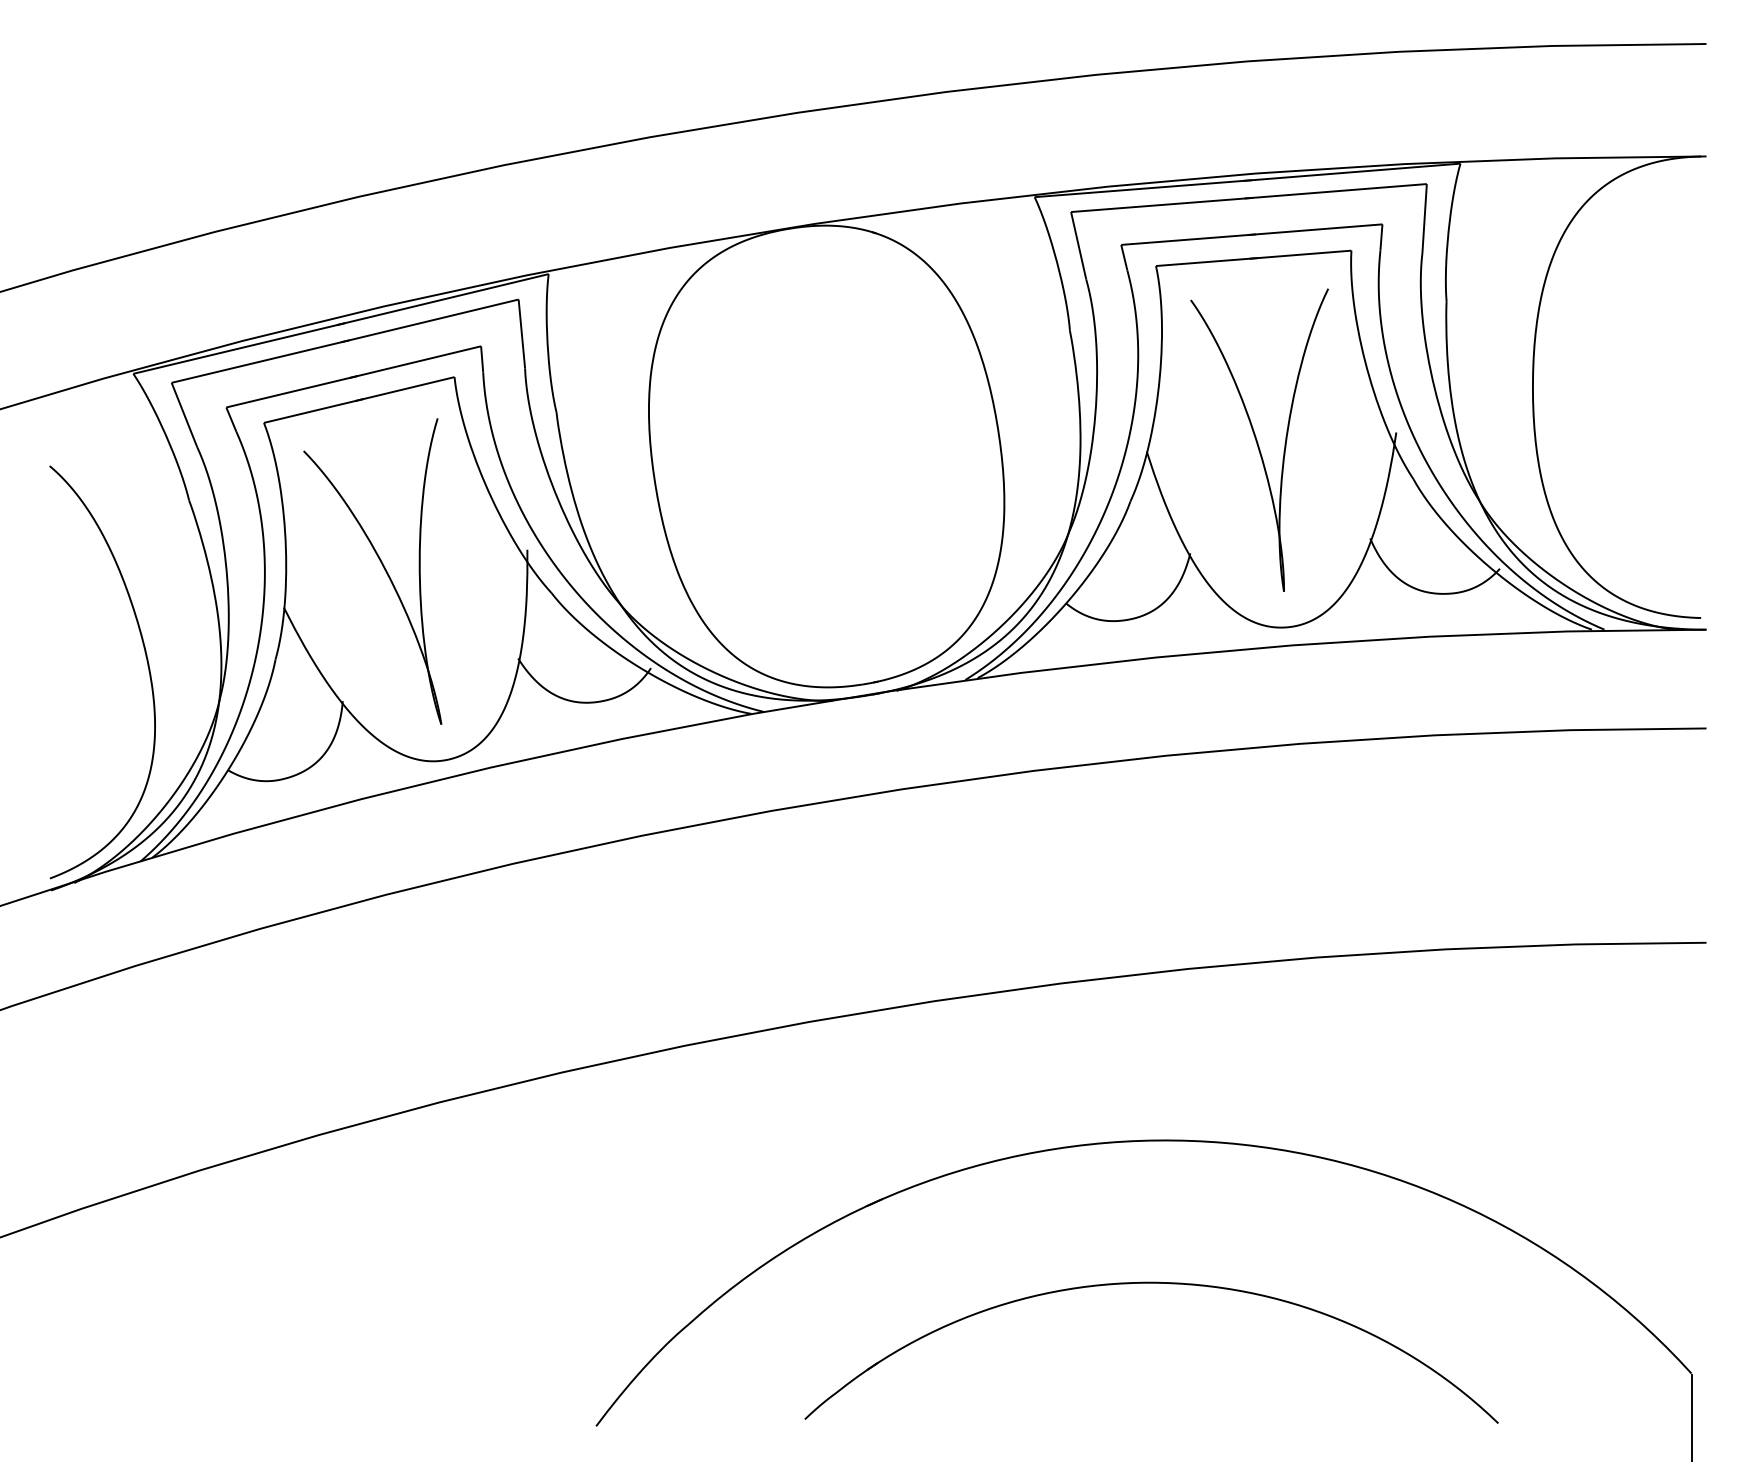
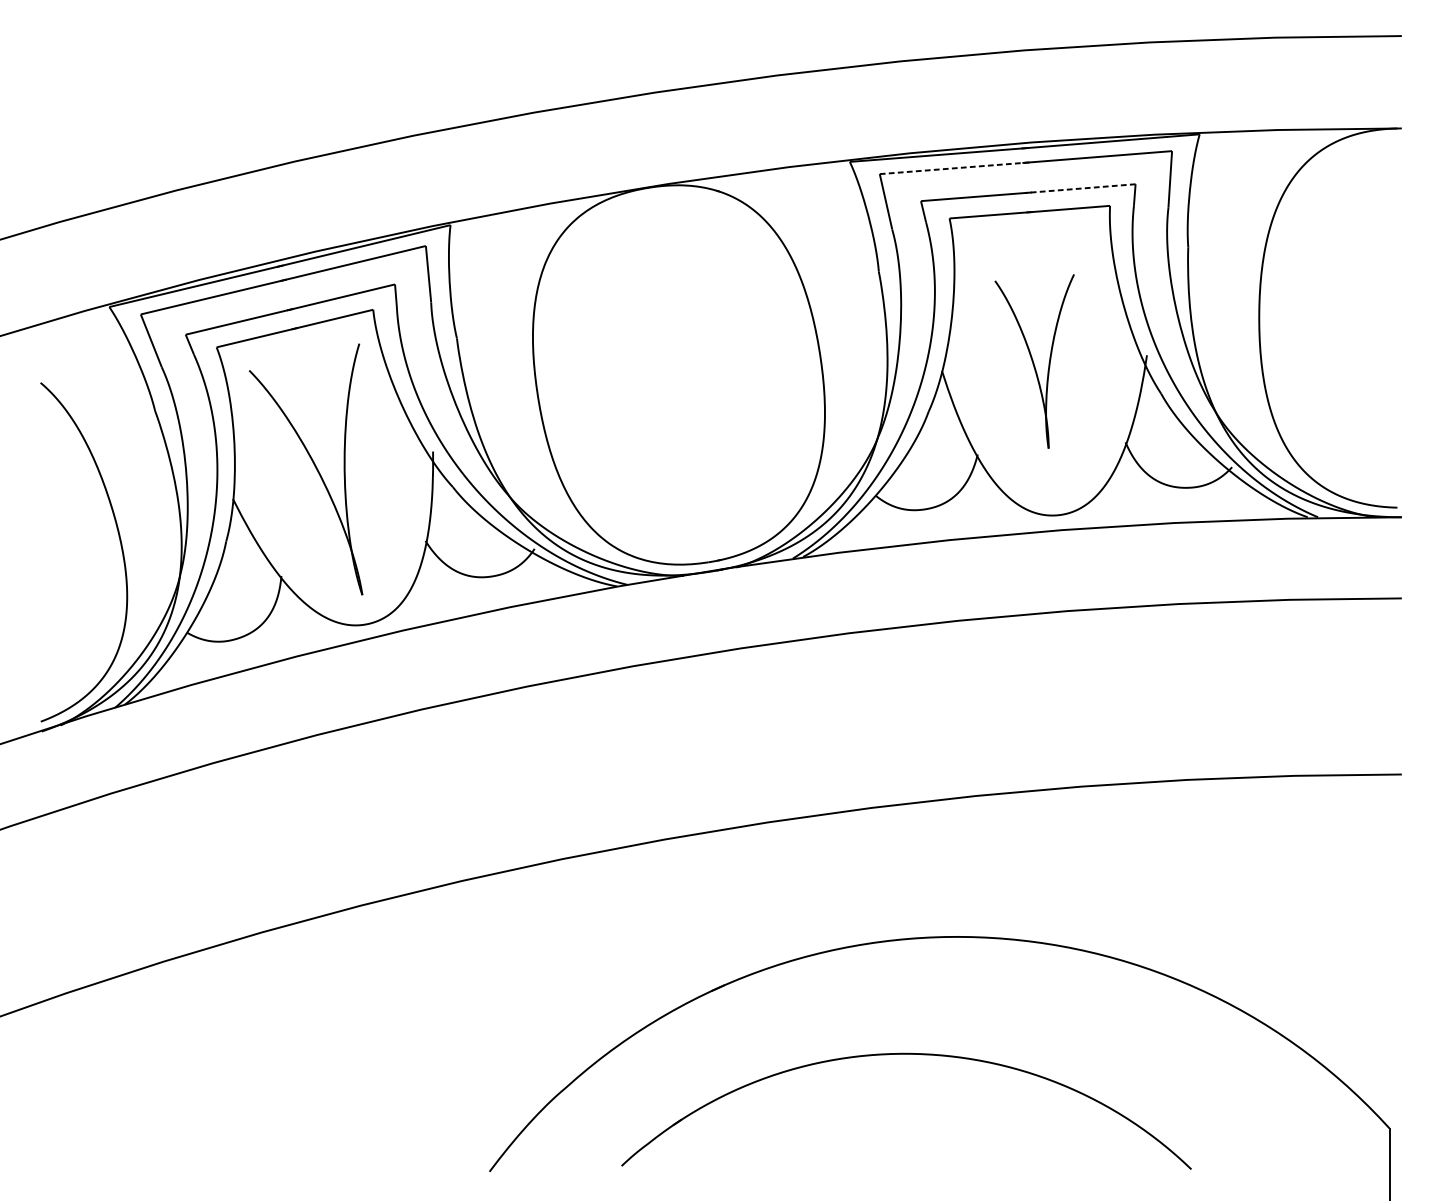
line: (1162, 204) -> (954, 167), solid -> dashed
line: (1315, 229) -> (1080, 188), solid -> dashed
part: (1259, 439) -> (1034, 361), size x0.7
part: (1151, 1283) -> (906, 1054), moved

